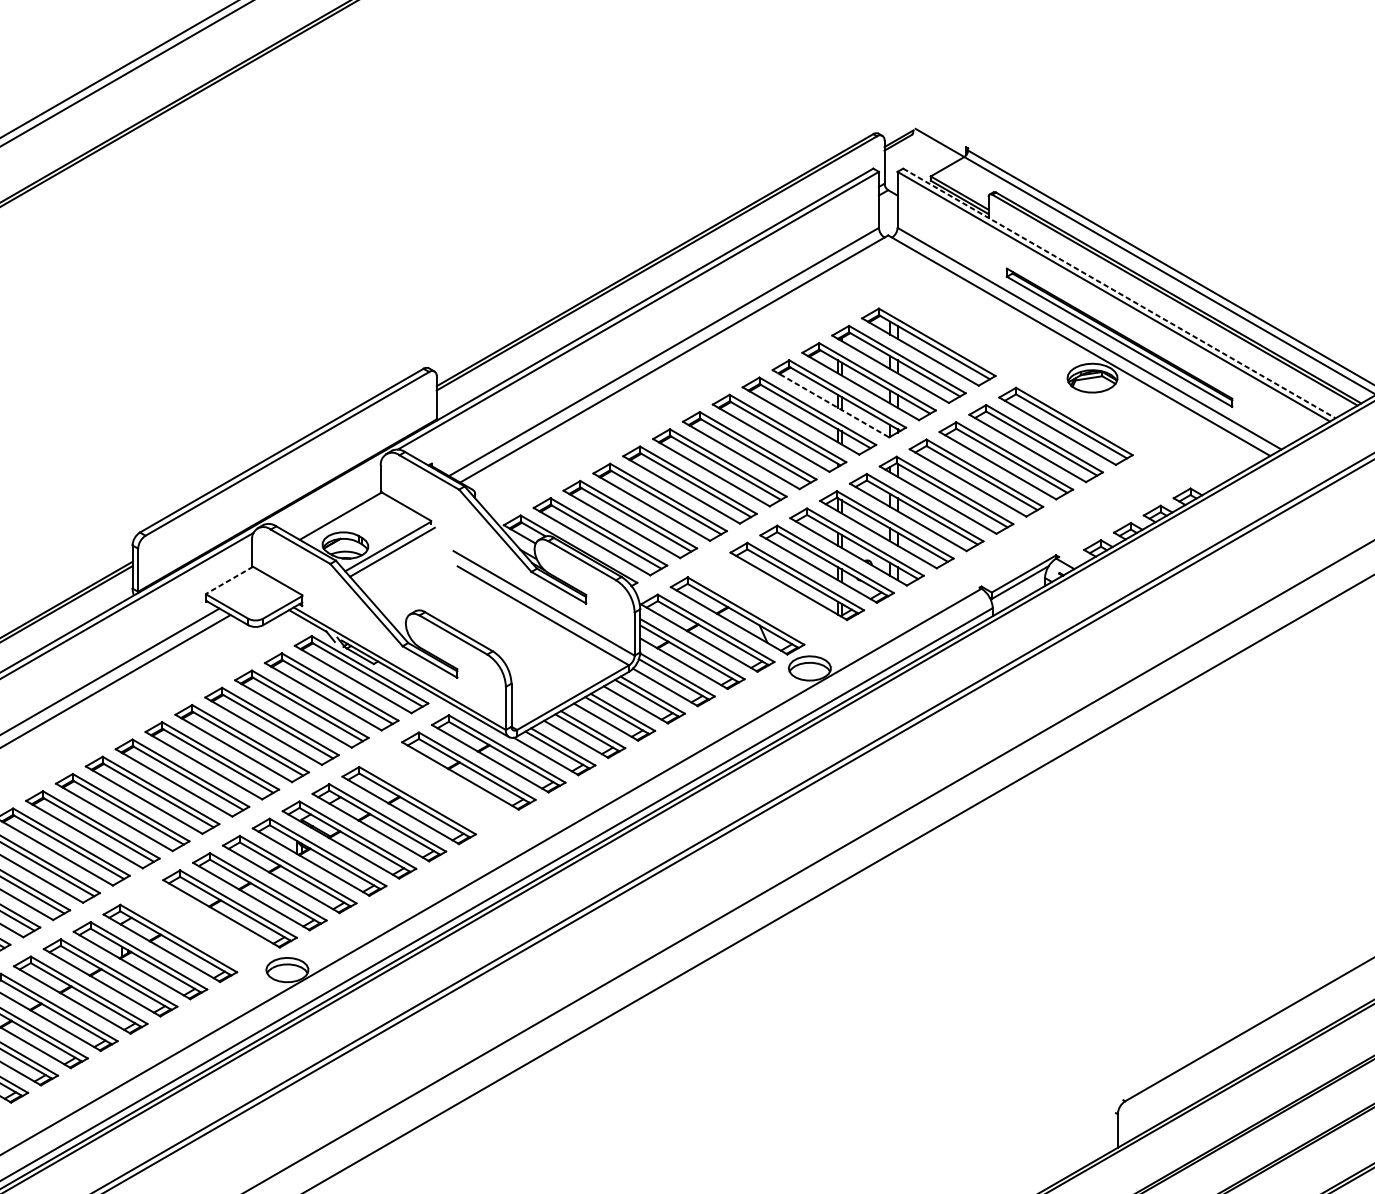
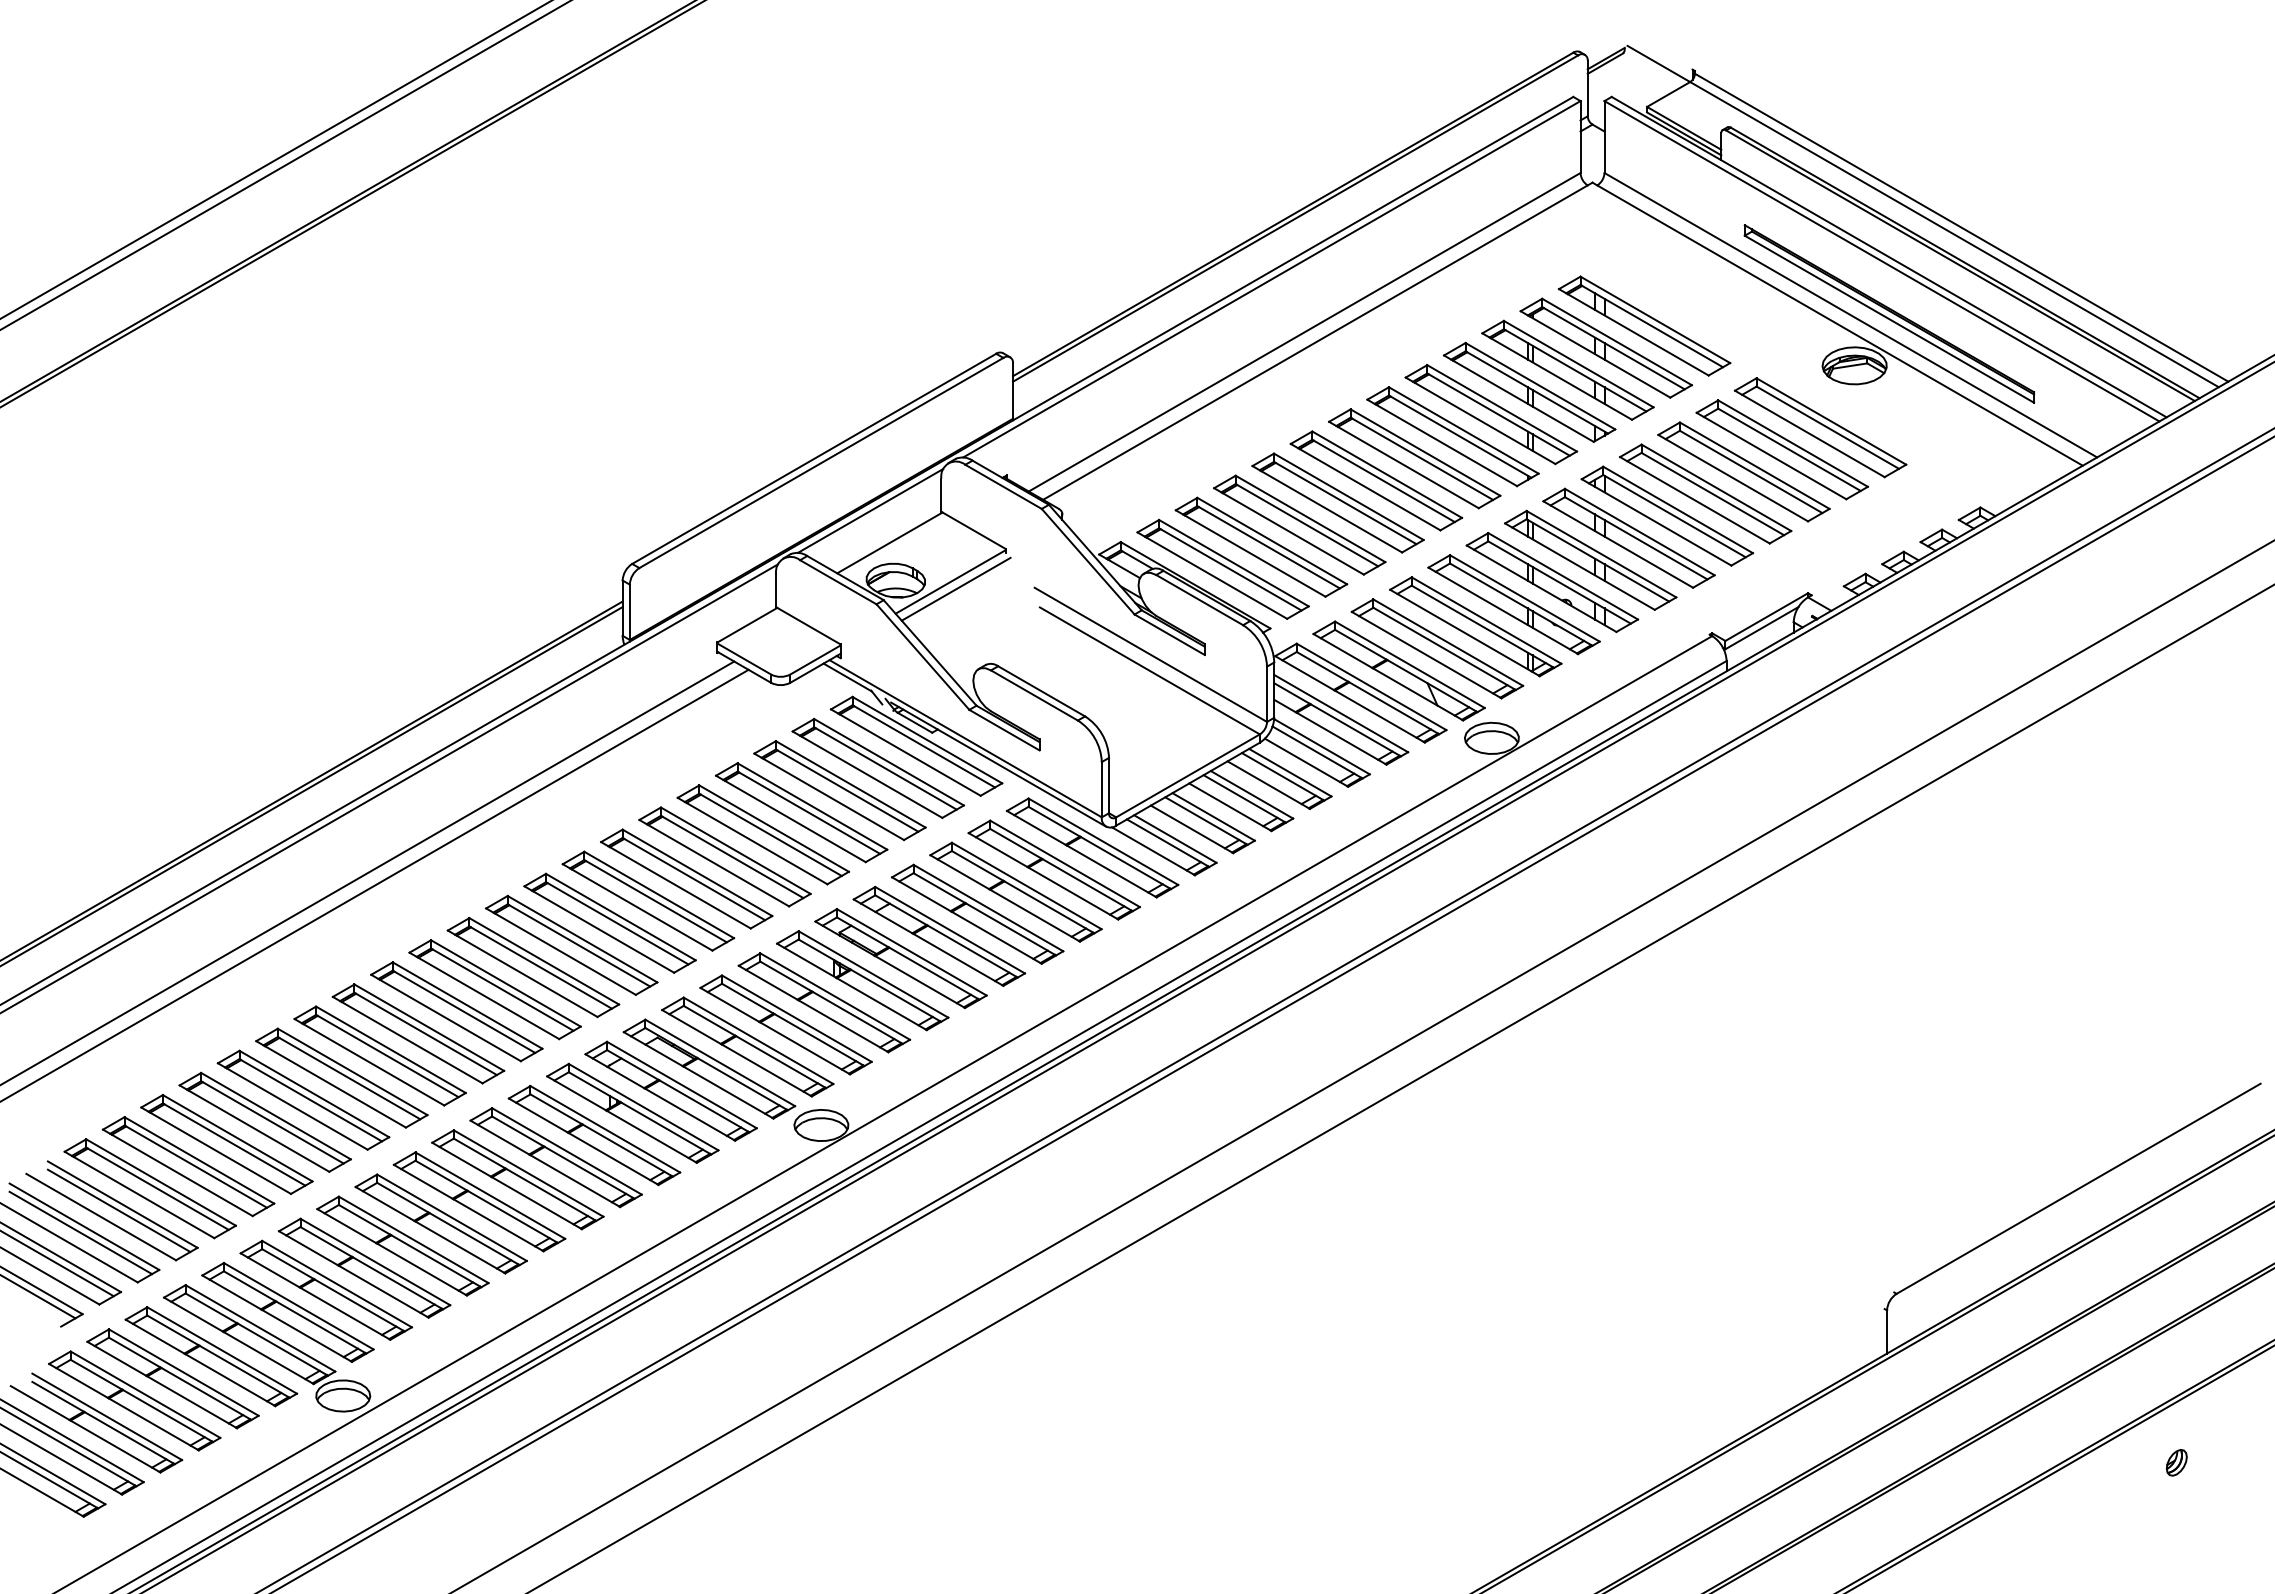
line: (1119, 293) -> (1889, 257), dashed -> solid
line: (831, 403) -> (1519, 398), dashed -> solid
line: (325, 490) -> (870, 510), added
line: (229, 580) -> (747, 625), dashed -> solid
part: (767, 598) -> (1437, 648), added
part: (438, 787) -> (1015, 891), added
part: (200, 925) -> (709, 1068), added

